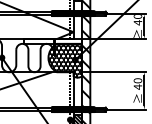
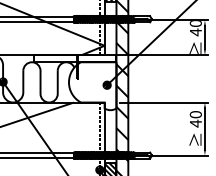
hatch: (64, 60) -> (91, 85), removed

